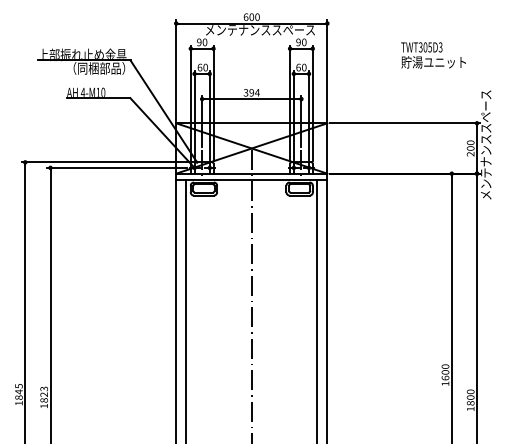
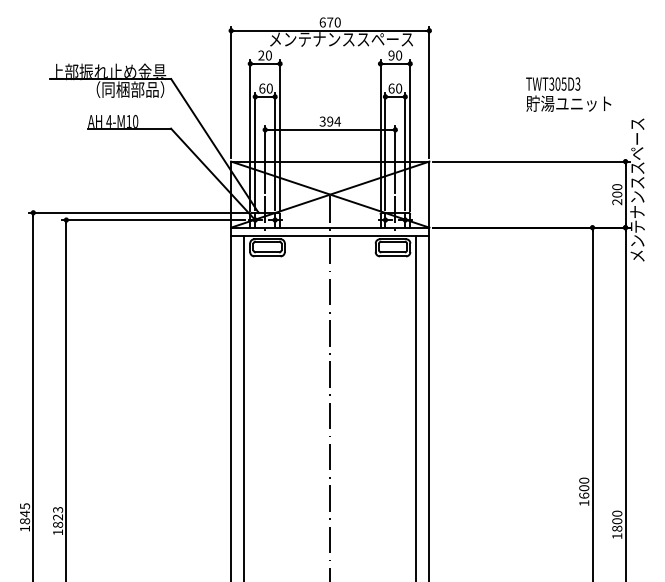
text: (251, 17) -> (330, 22), 600 -> 670
text: (199, 42) -> (261, 55), 90 -> 20
text: (433, 55) -> (568, 94), moved

